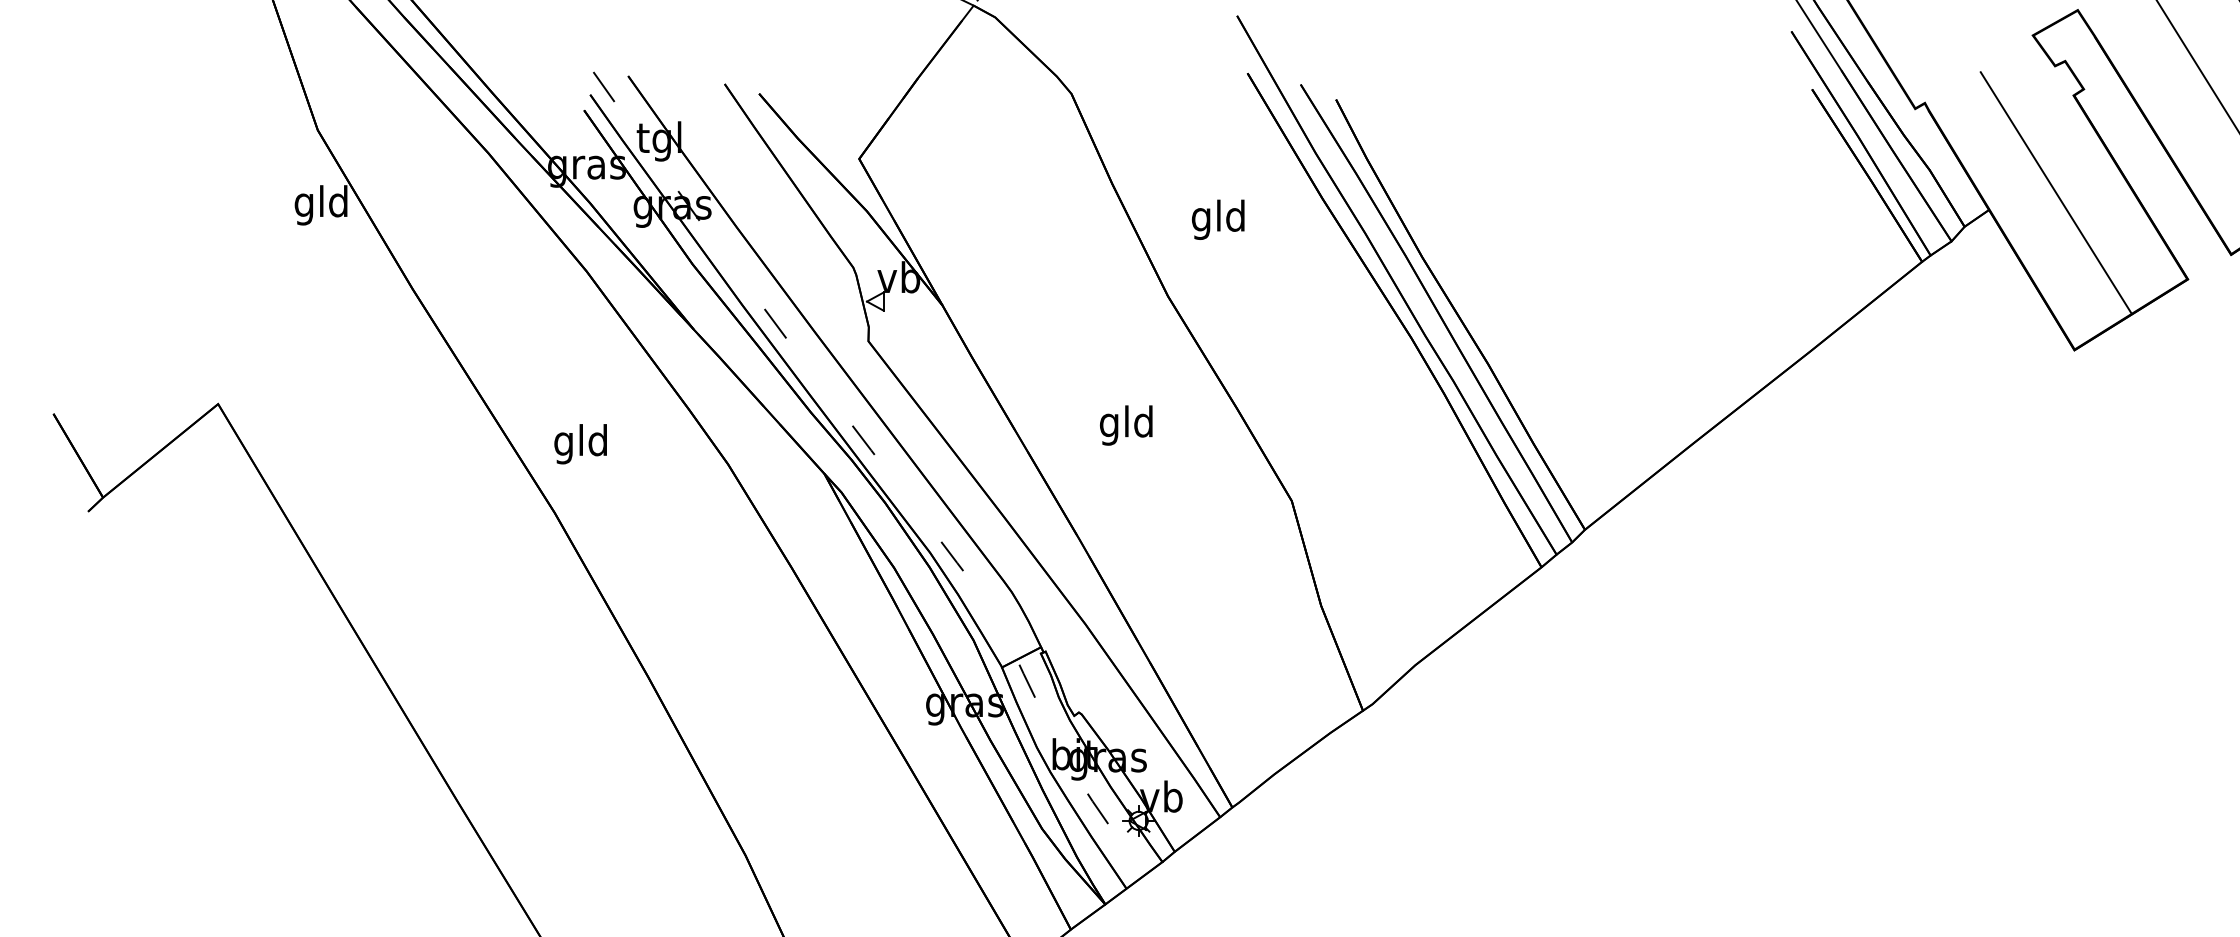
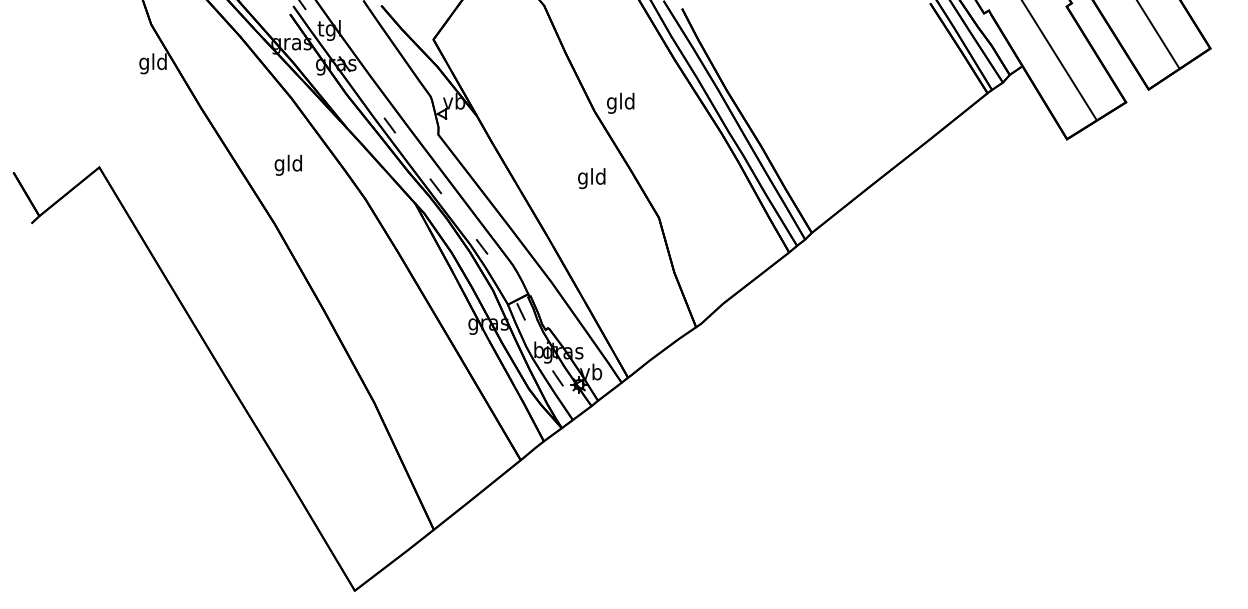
text: (1217, 218) -> (620, 102), moved
text: (1125, 425) -> (591, 178), moved
text: (579, 442) -> (287, 164), moved

